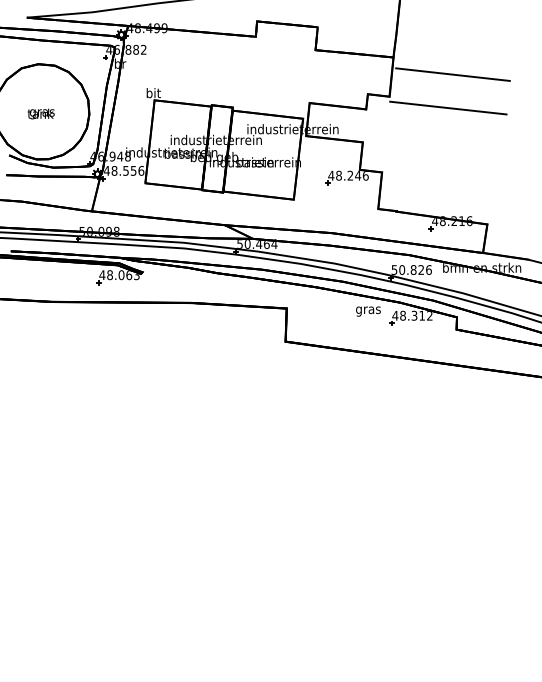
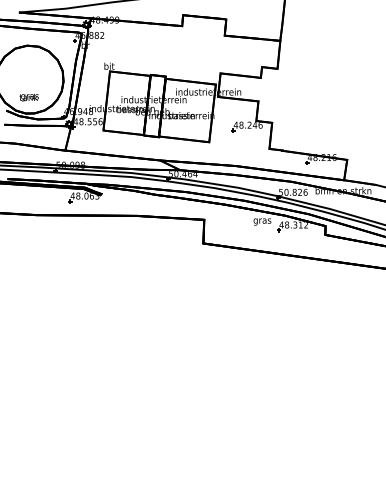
line: (452, 74) -> (322, 53), removed
line: (448, 107) -> (319, 76), removed
text: (40, 113) -> (28, 97), moved

